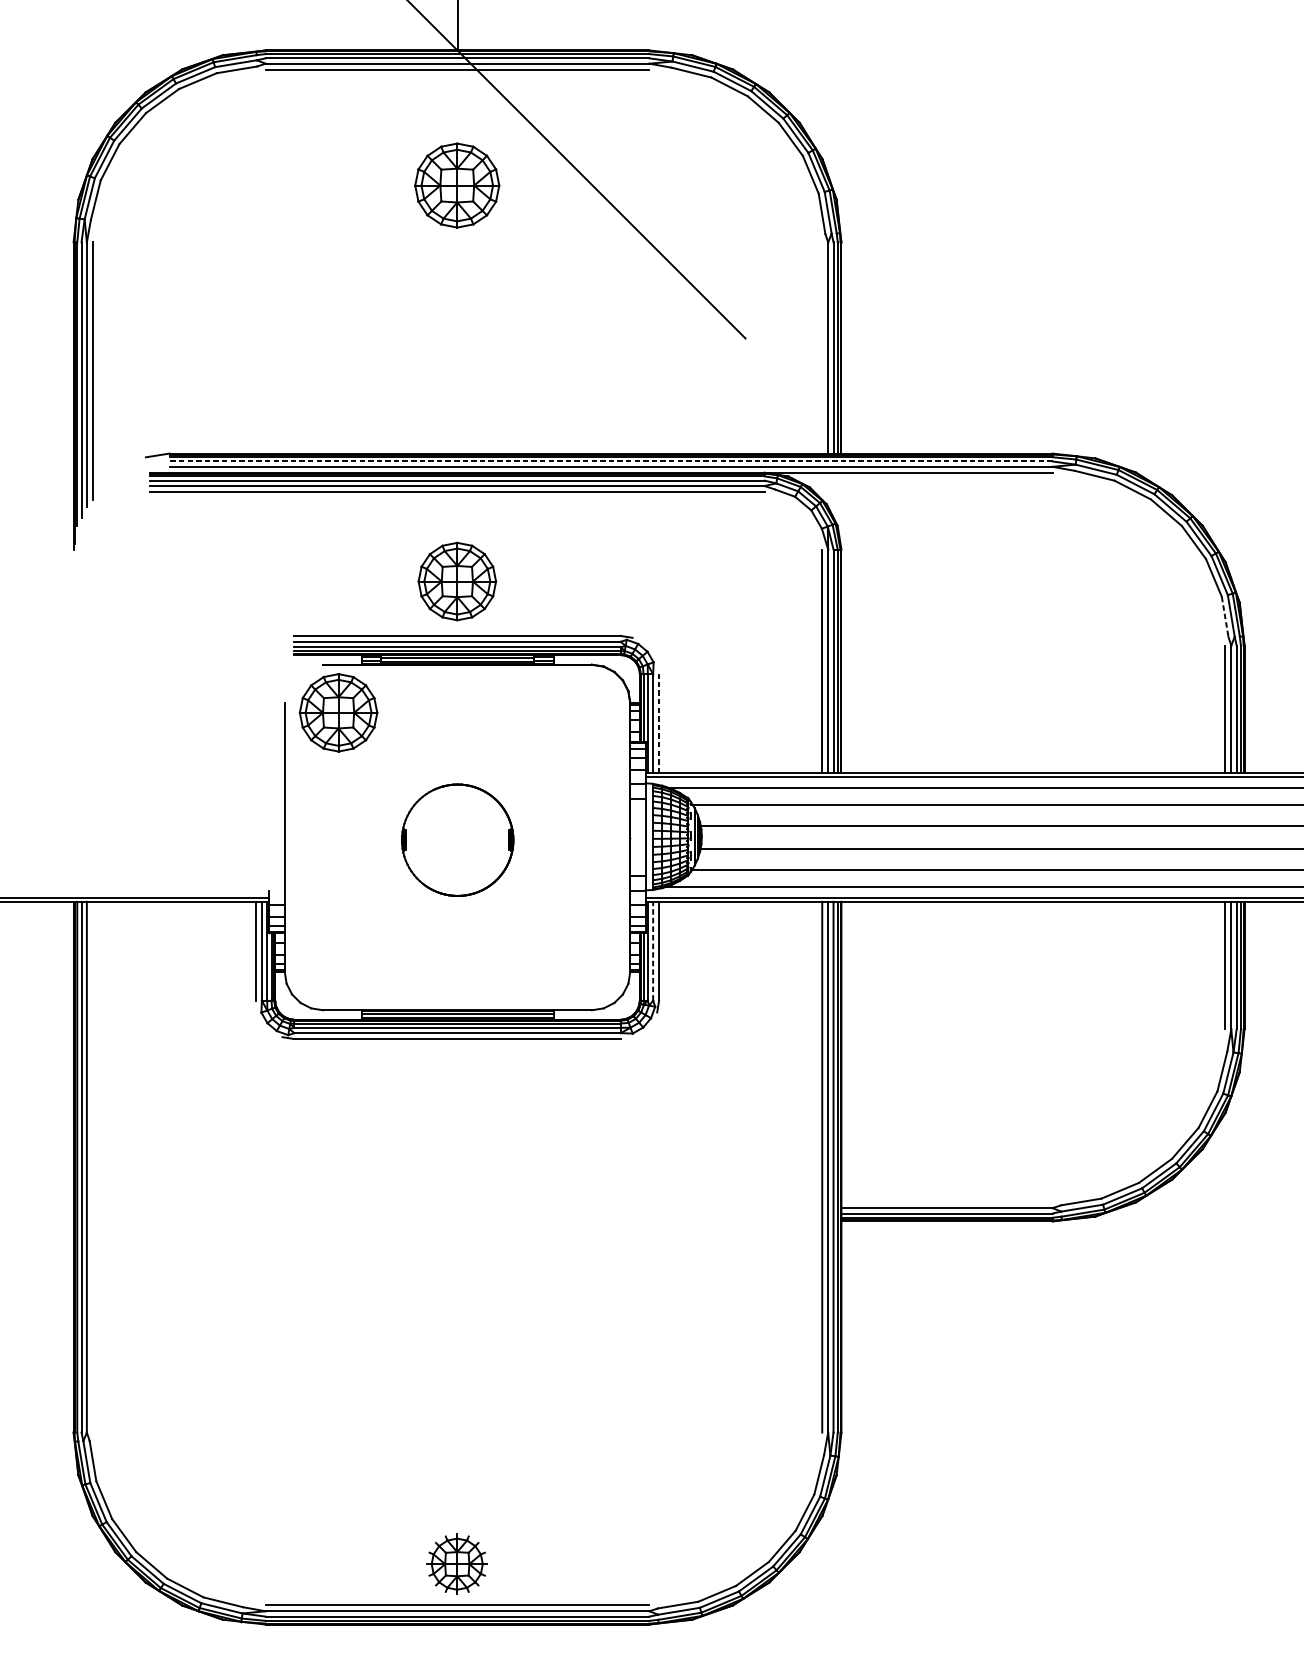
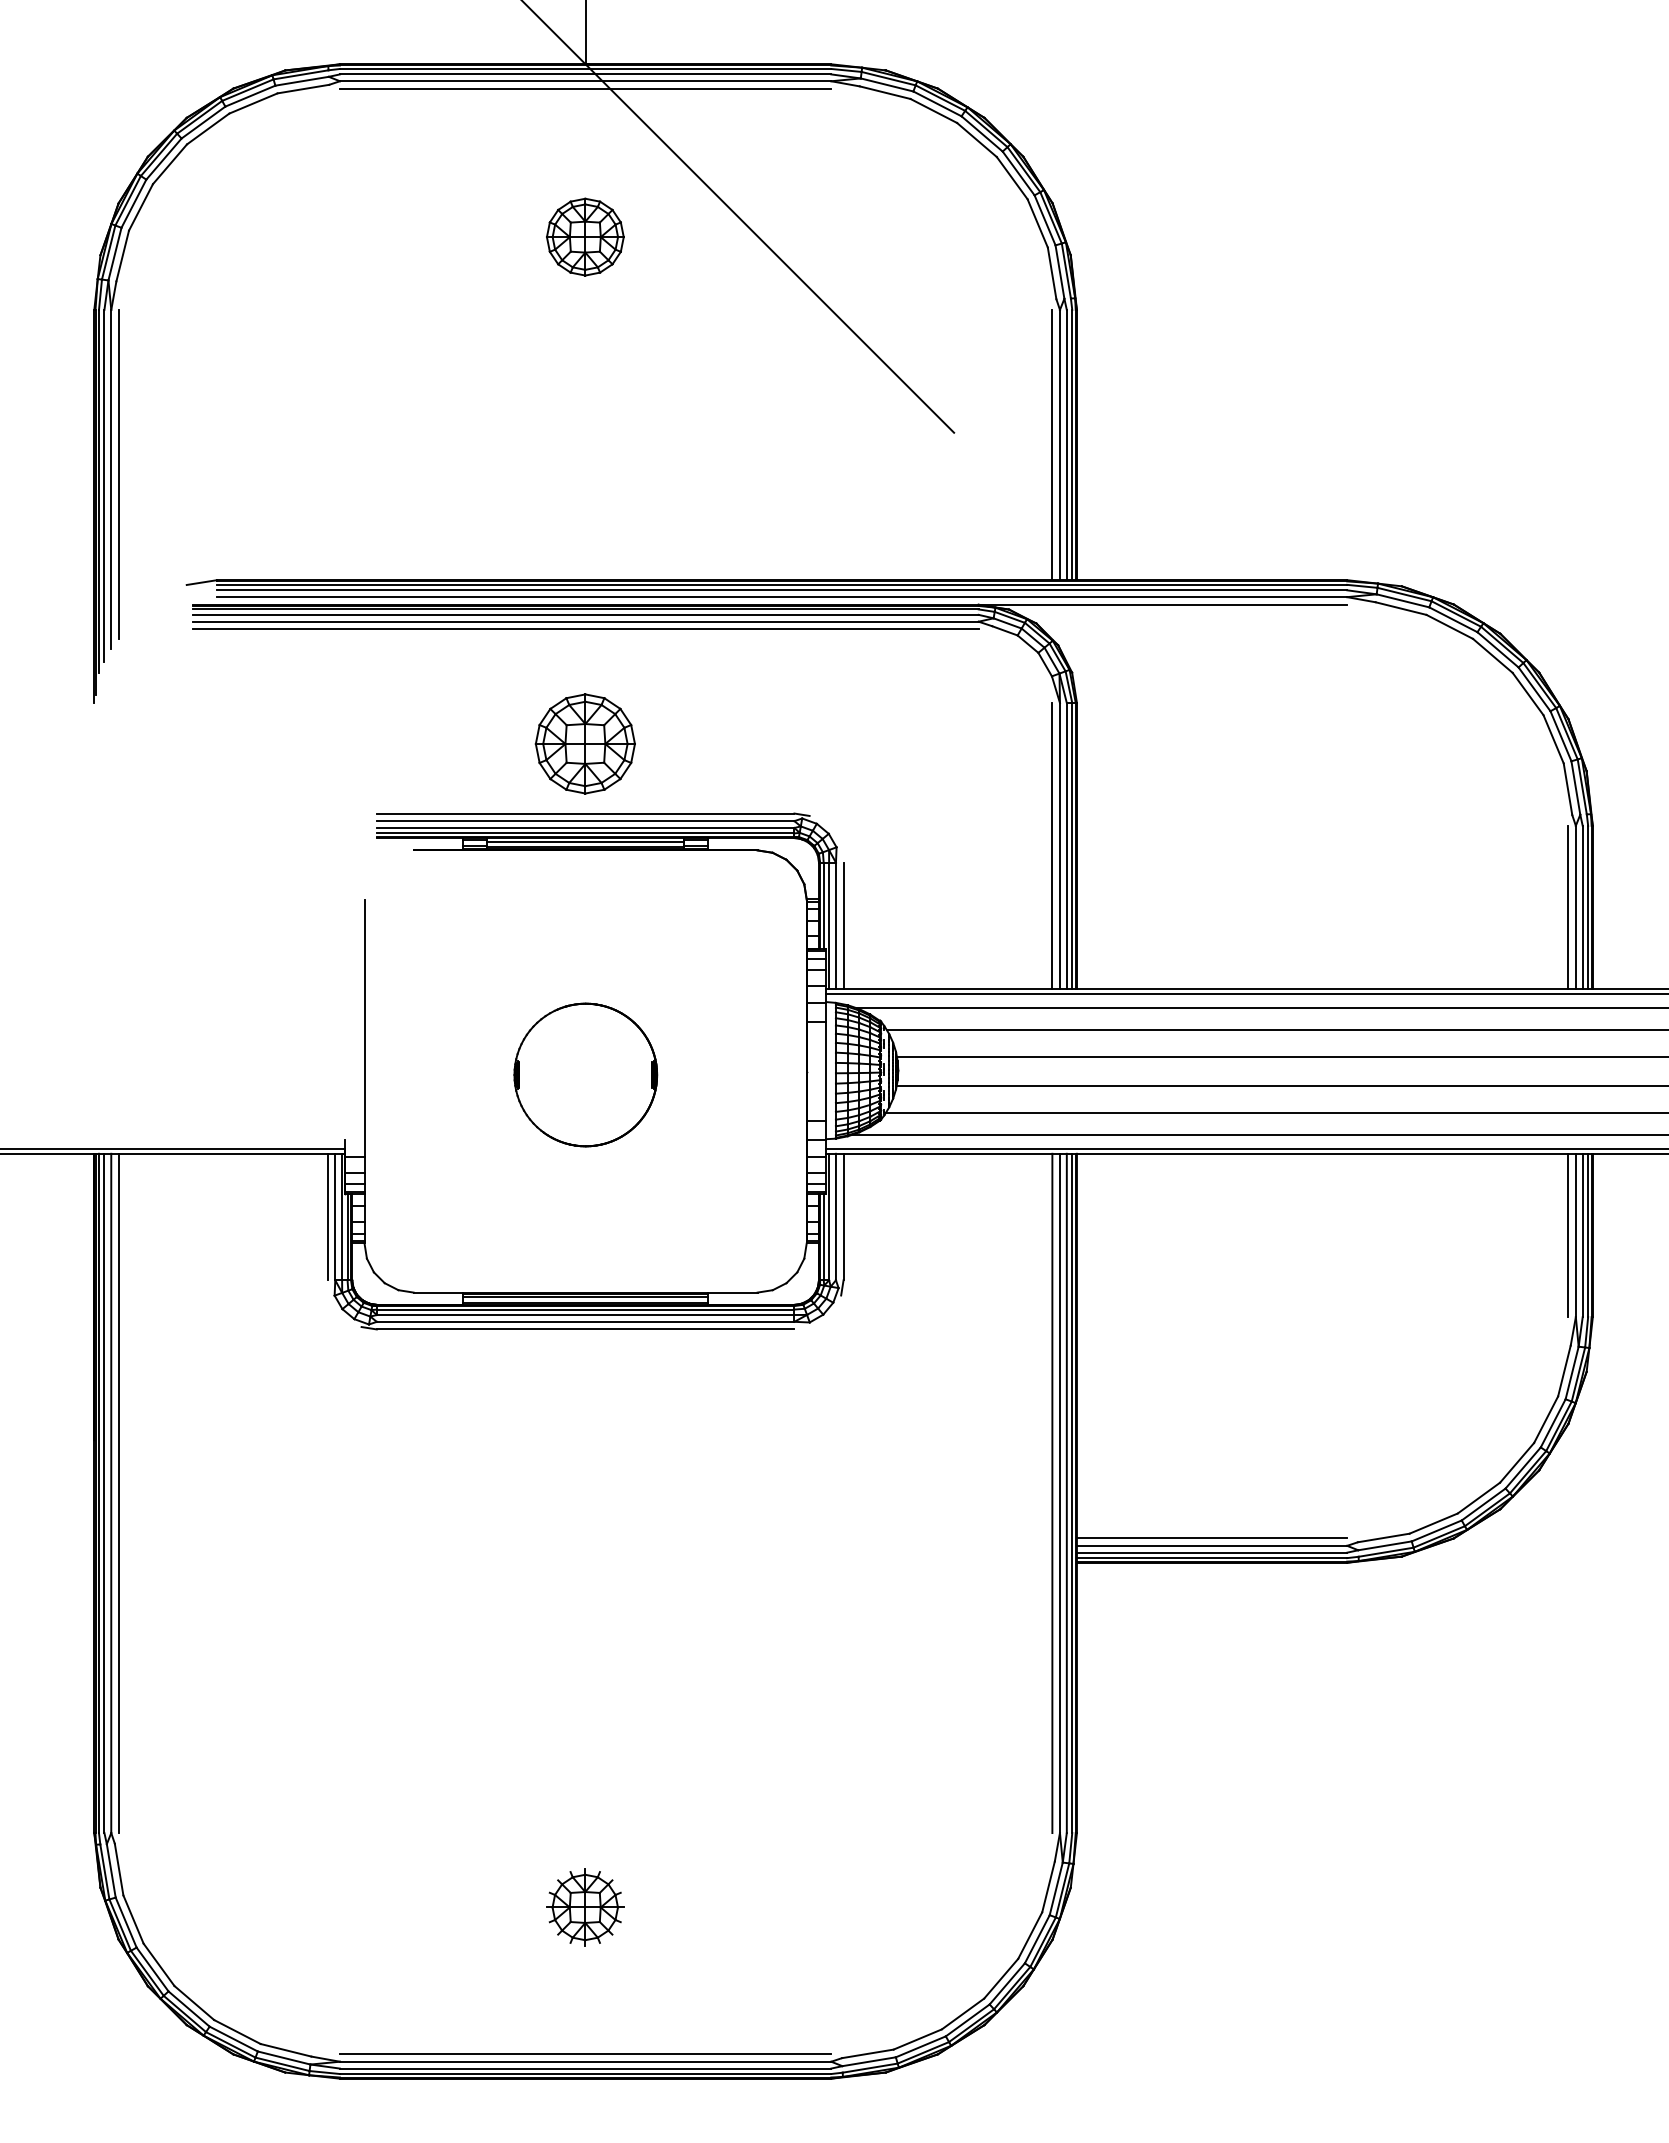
part: (457, 185) -> (585, 236), size x0.71
line: (822, 347) -> (1052, 444), added
line: (610, 461) -> (781, 590), dashed -> solid
line: (1225, 617) -> (1568, 789), dashed -> solid
part: (337, 712) -> (432, 911), removed
line: (659, 723) -> (843, 925), dashed -> solid
line: (652, 950) -> (835, 1216), dashed -> solid
line: (92, 1167) -> (118, 1493), added
line: (946, 1202) -> (1211, 1538), added
part: (457, 1564) -> (585, 1907), moved

